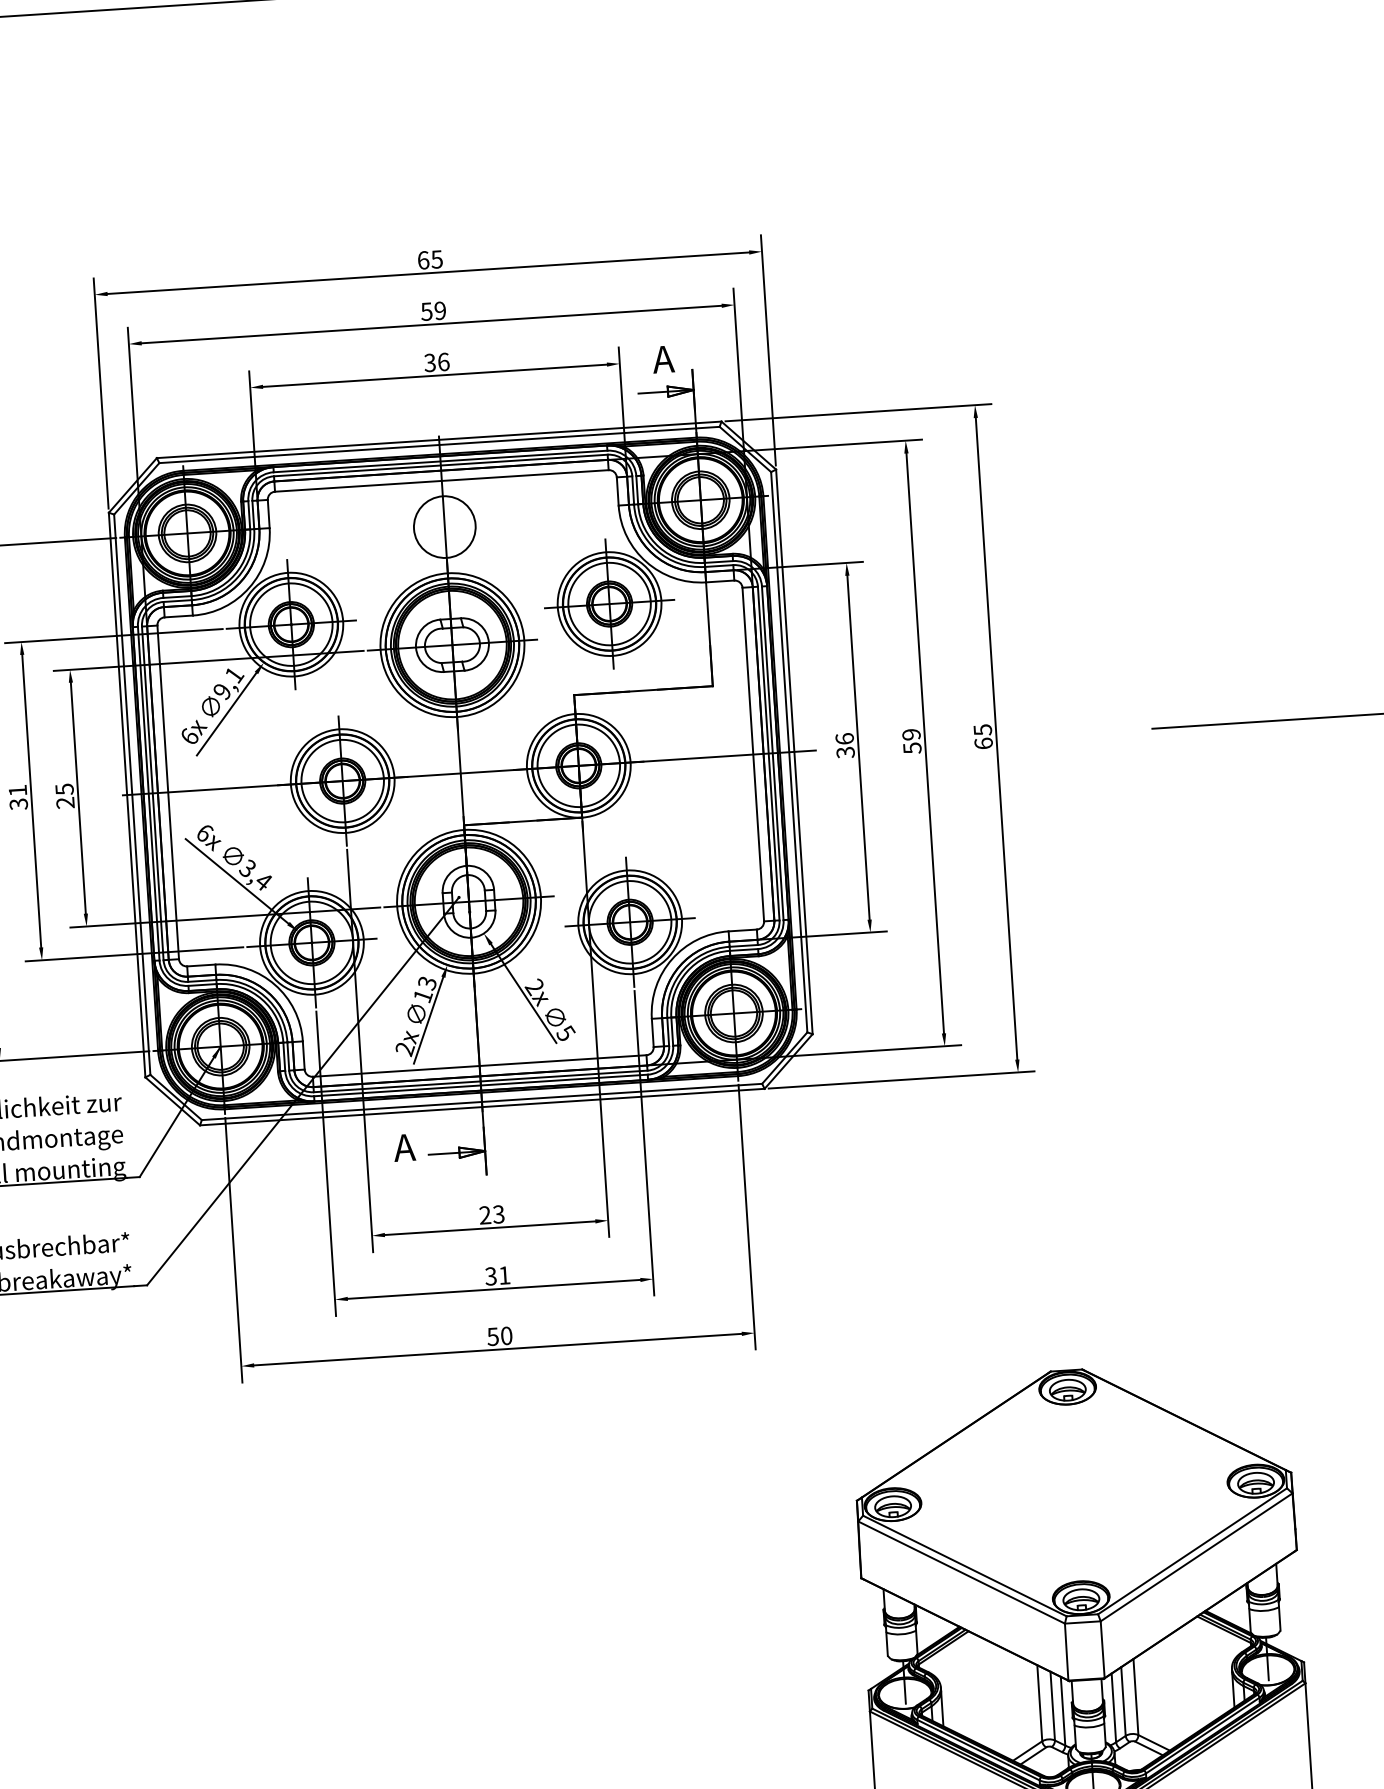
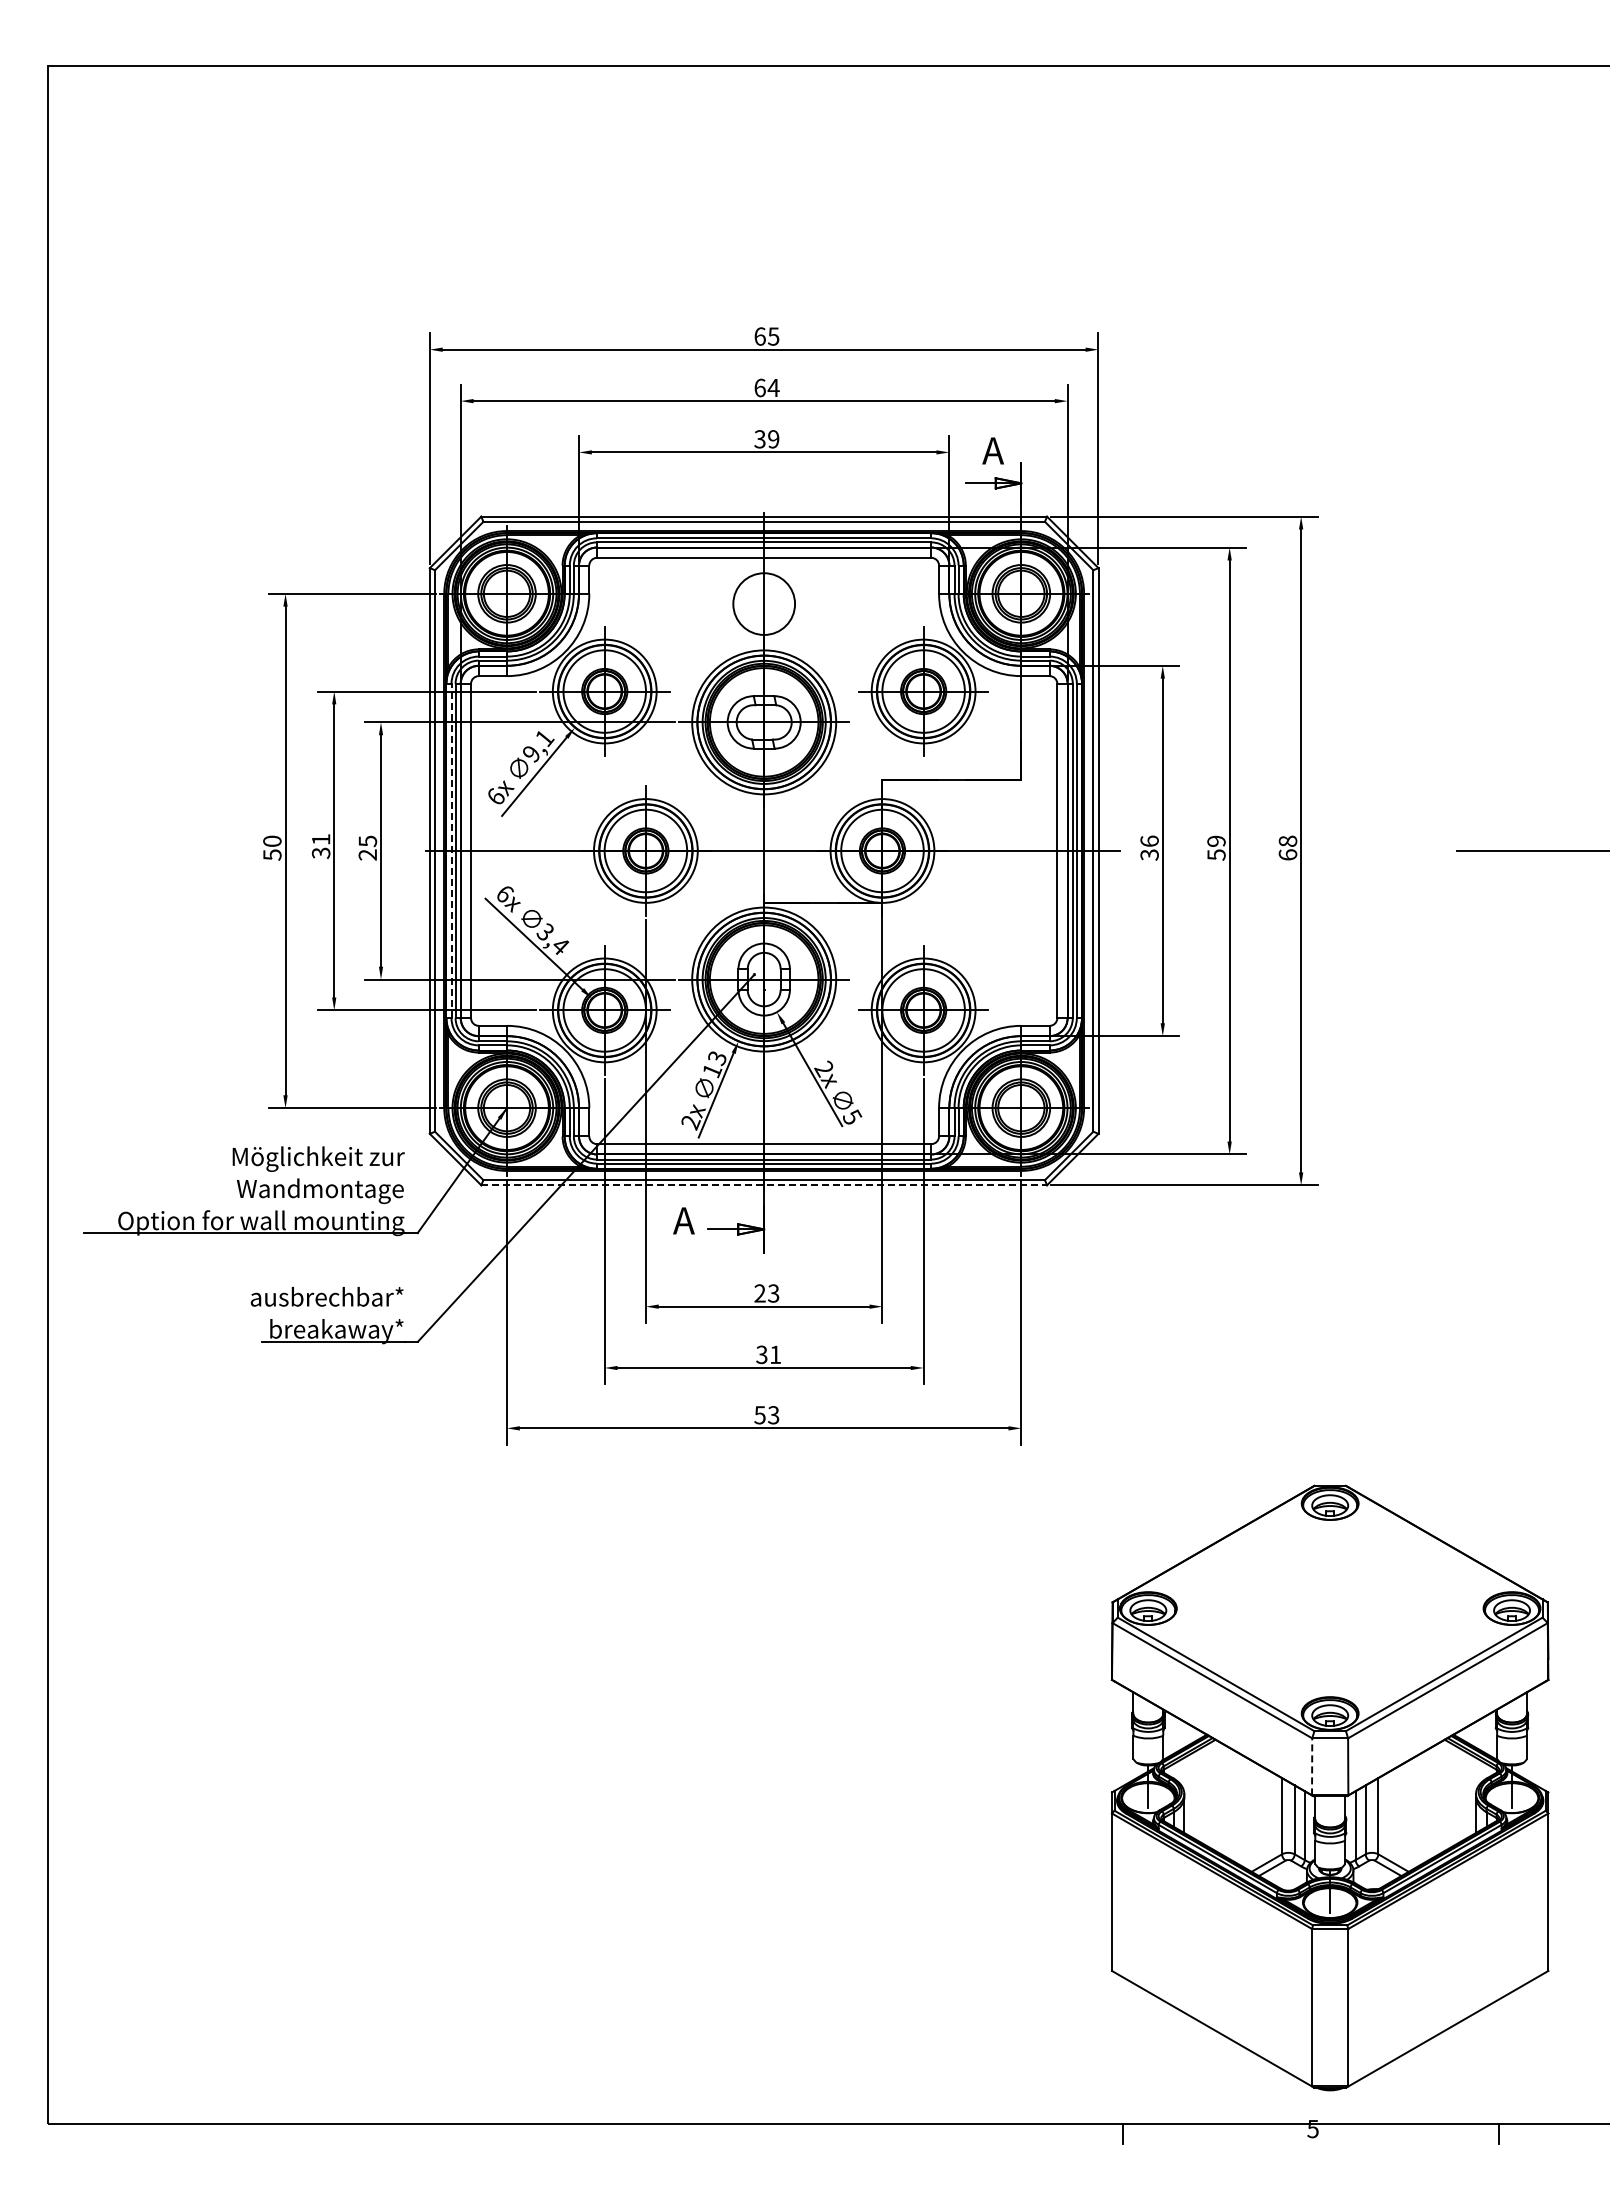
text: (433, 310) -> (766, 387), 59 -> 64
text: (443, 362) -> (773, 439), 36 -> 39
text: (982, 730) -> (1287, 841), 65 -> 68
line: (148, 793) -> (451, 850), solid -> dashed
line: (482, 1107) -> (764, 1185), solid -> dashed
text: (506, 1336) -> (773, 1415), 50 -> 53
line: (1067, 1651) -> (1312, 1766), solid -> dashed

